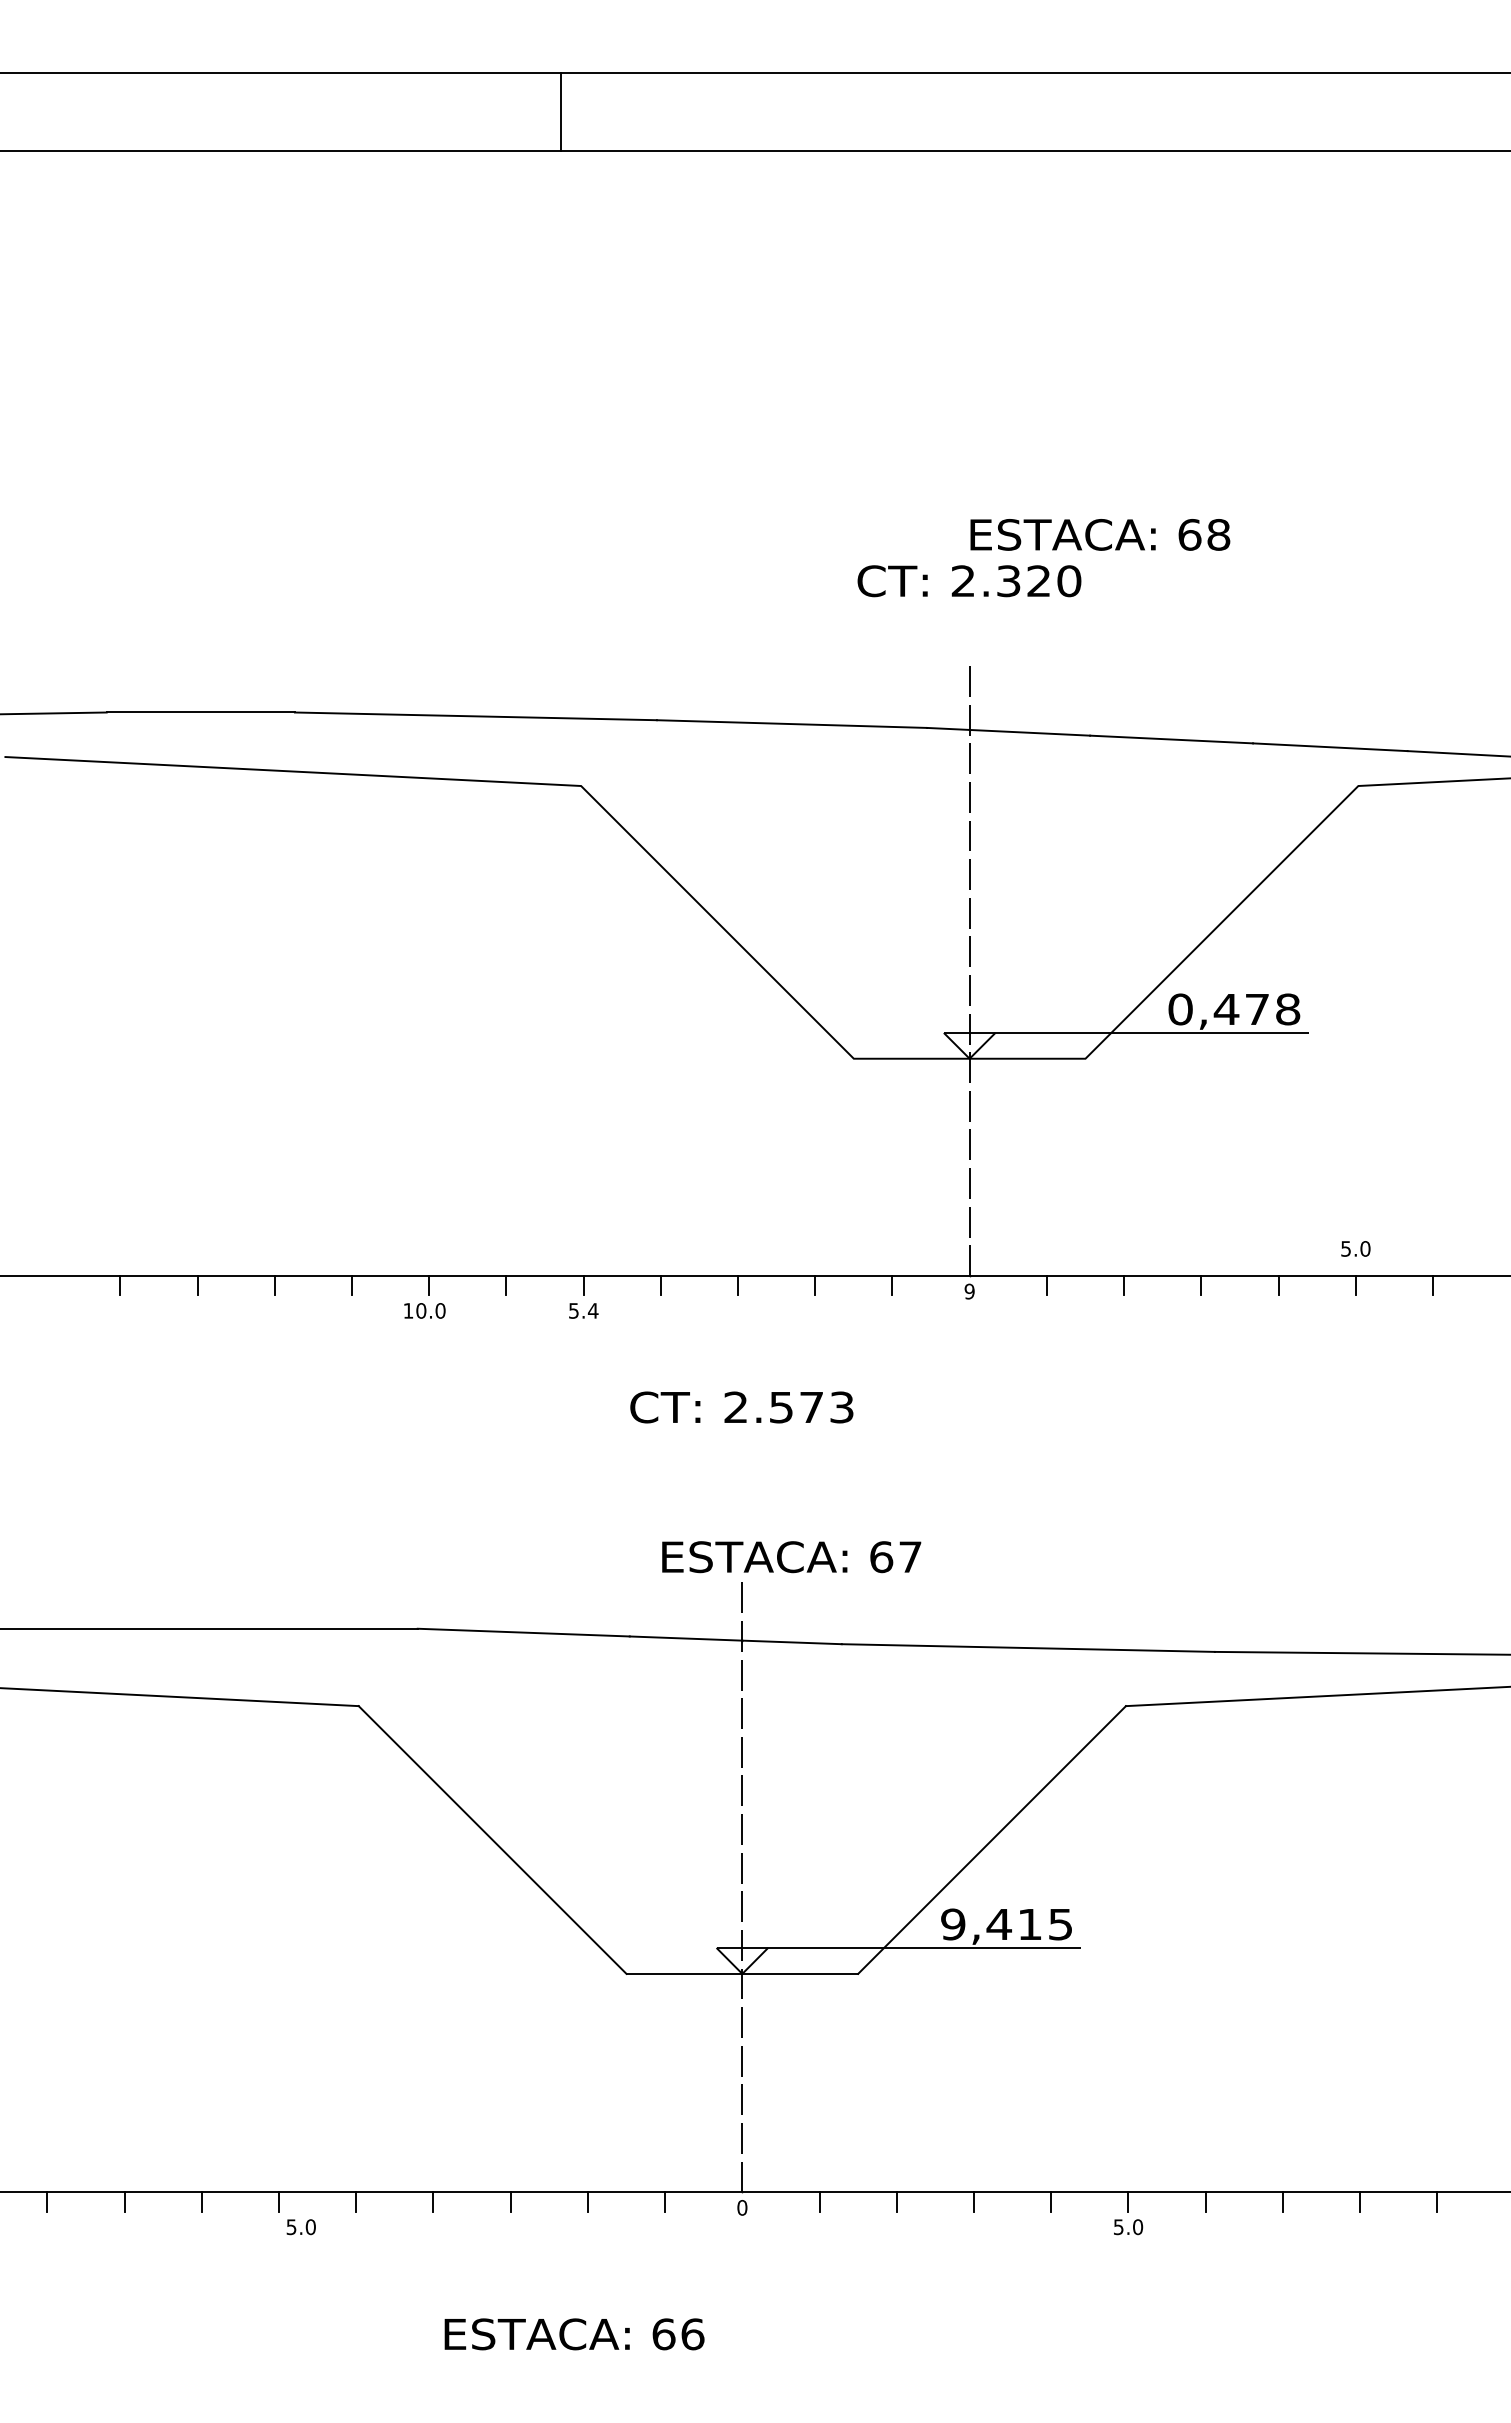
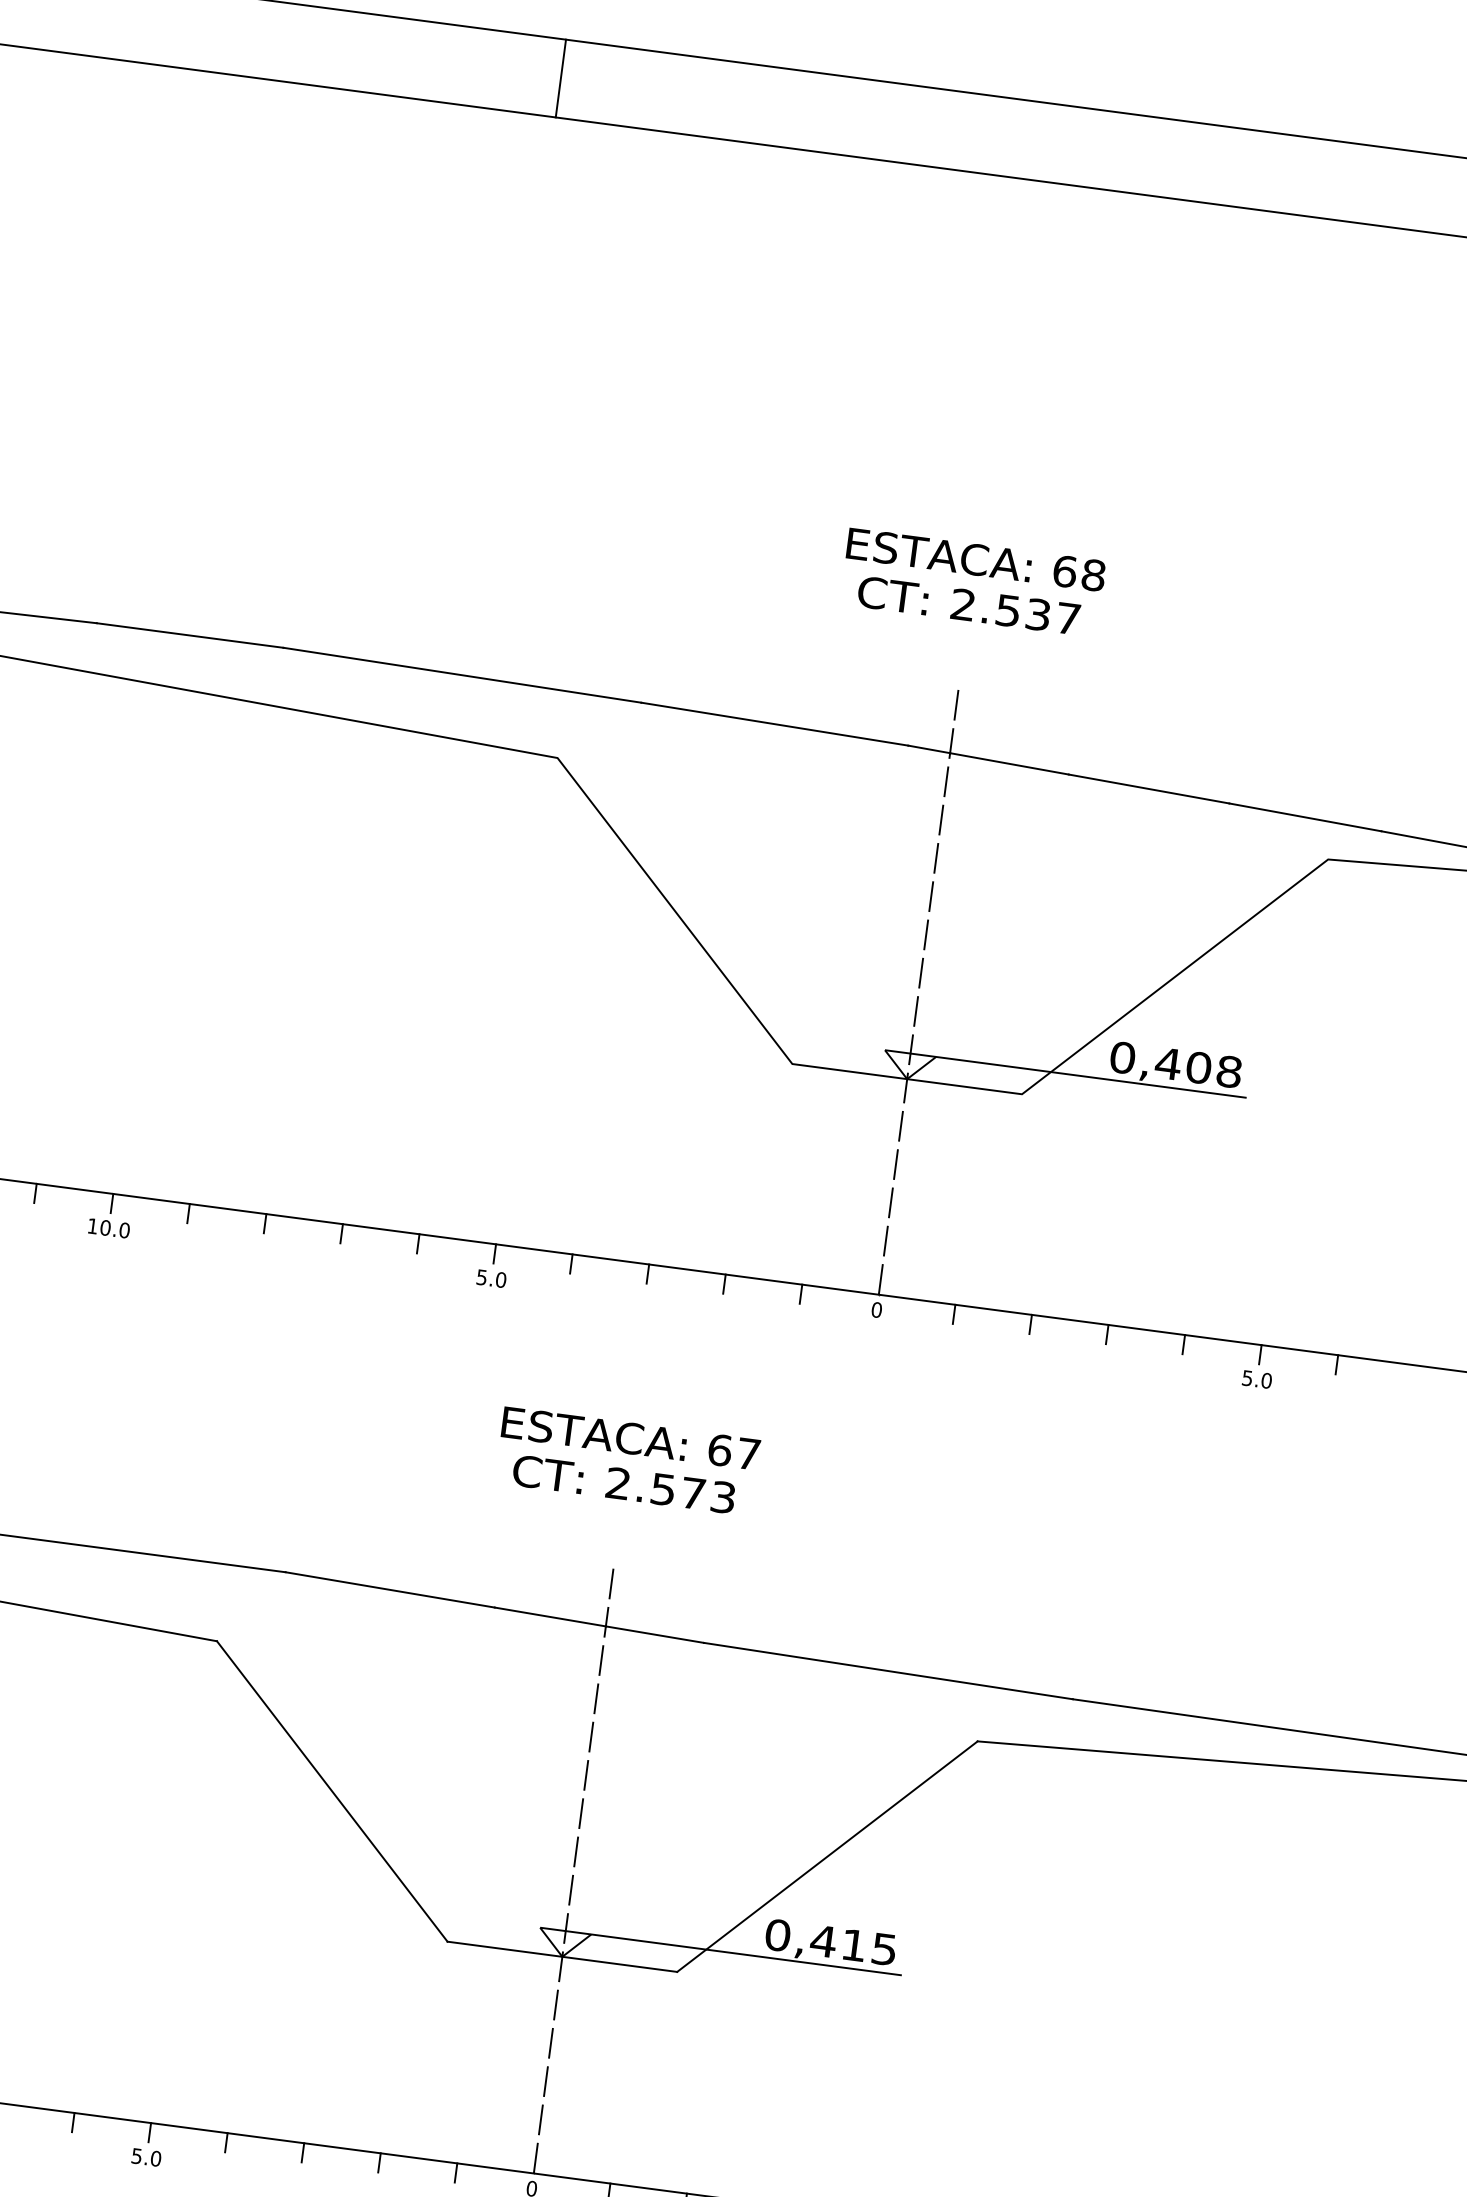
line: (560, 111) -> (560, 78), moved
text: (1100, 534) -> (976, 559), moved
text: (1039, 581) -> (1038, 615), 2.320 -> 2.537
text: (1257, 1009) -> (1199, 1067), 0,478 -> 0,408
text: (1355, 1248) -> (1256, 1379), moved
text: (969, 1291) -> (876, 1309), 9 -> 0
text: (424, 1310) -> (108, 1227), moved
text: (592, 1310) -> (500, 1279), 5.4 -> 5.0
text: (741, 1407) -> (623, 1484), moved
text: (791, 1557) -> (630, 1438), moved
text: (953, 1924) -> (778, 1935), 9,415 -> 0,415
text: (300, 2227) -> (145, 2157), moved

